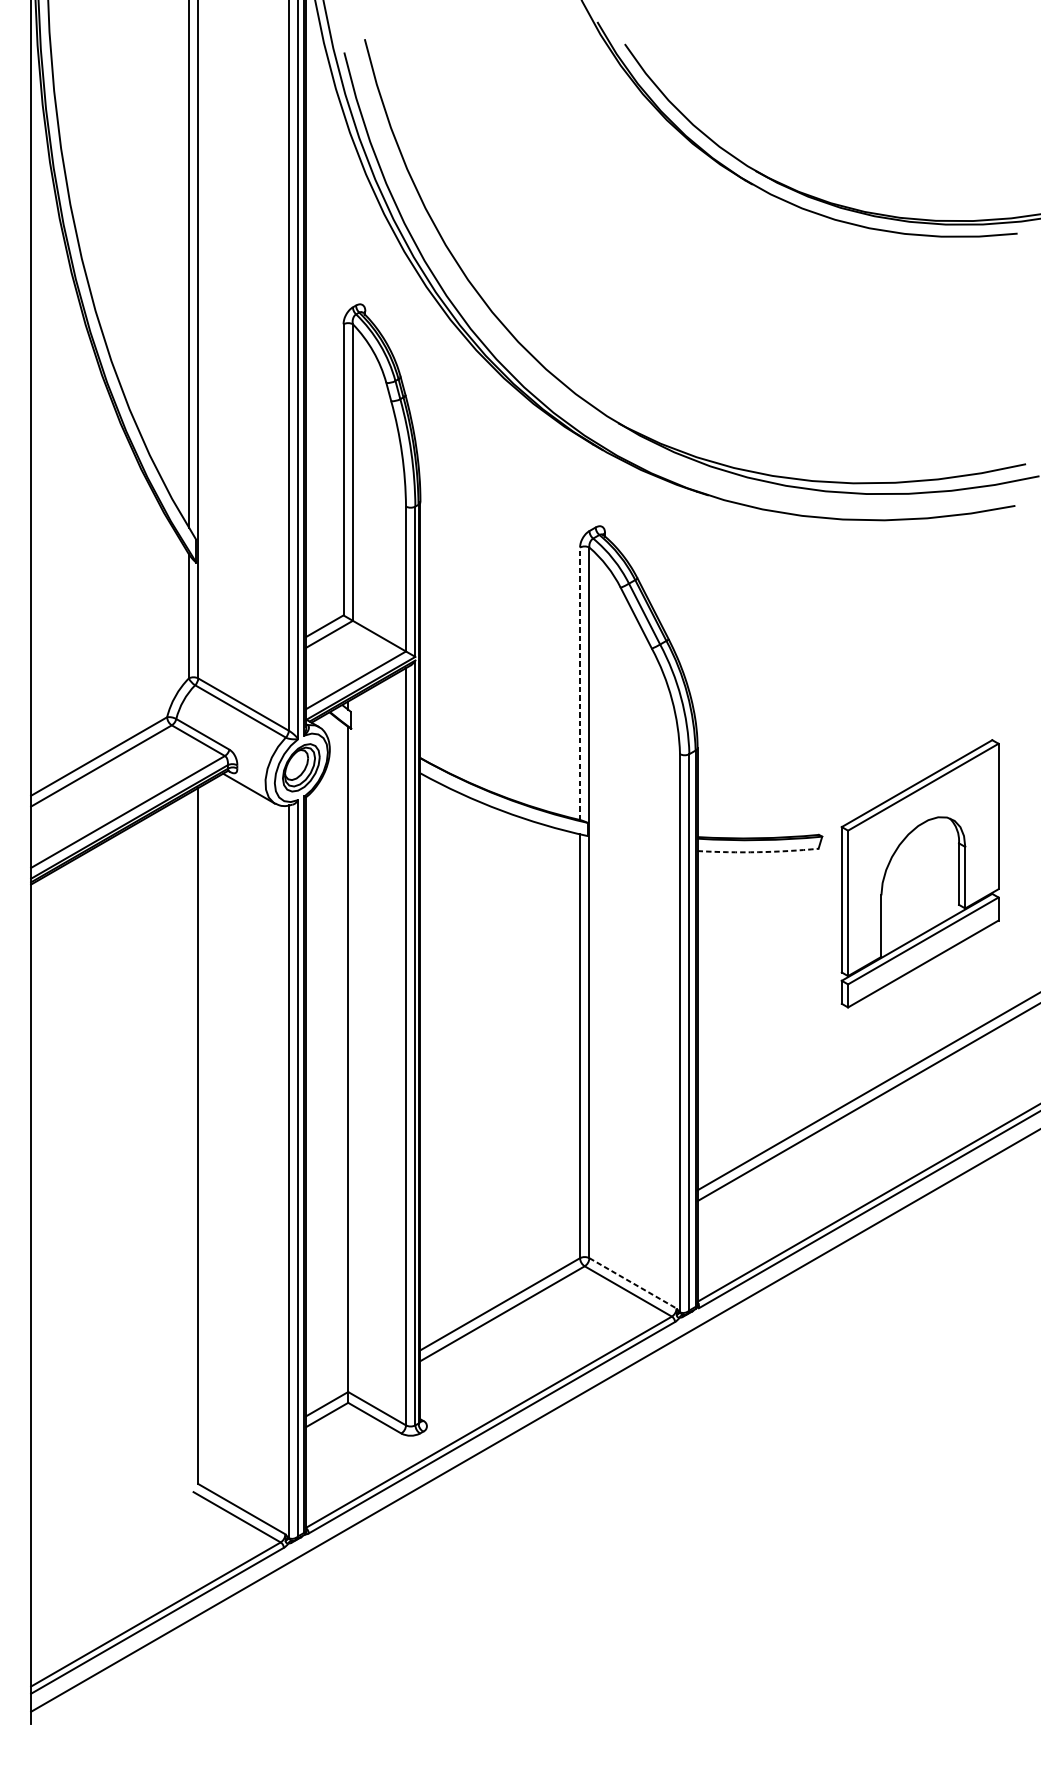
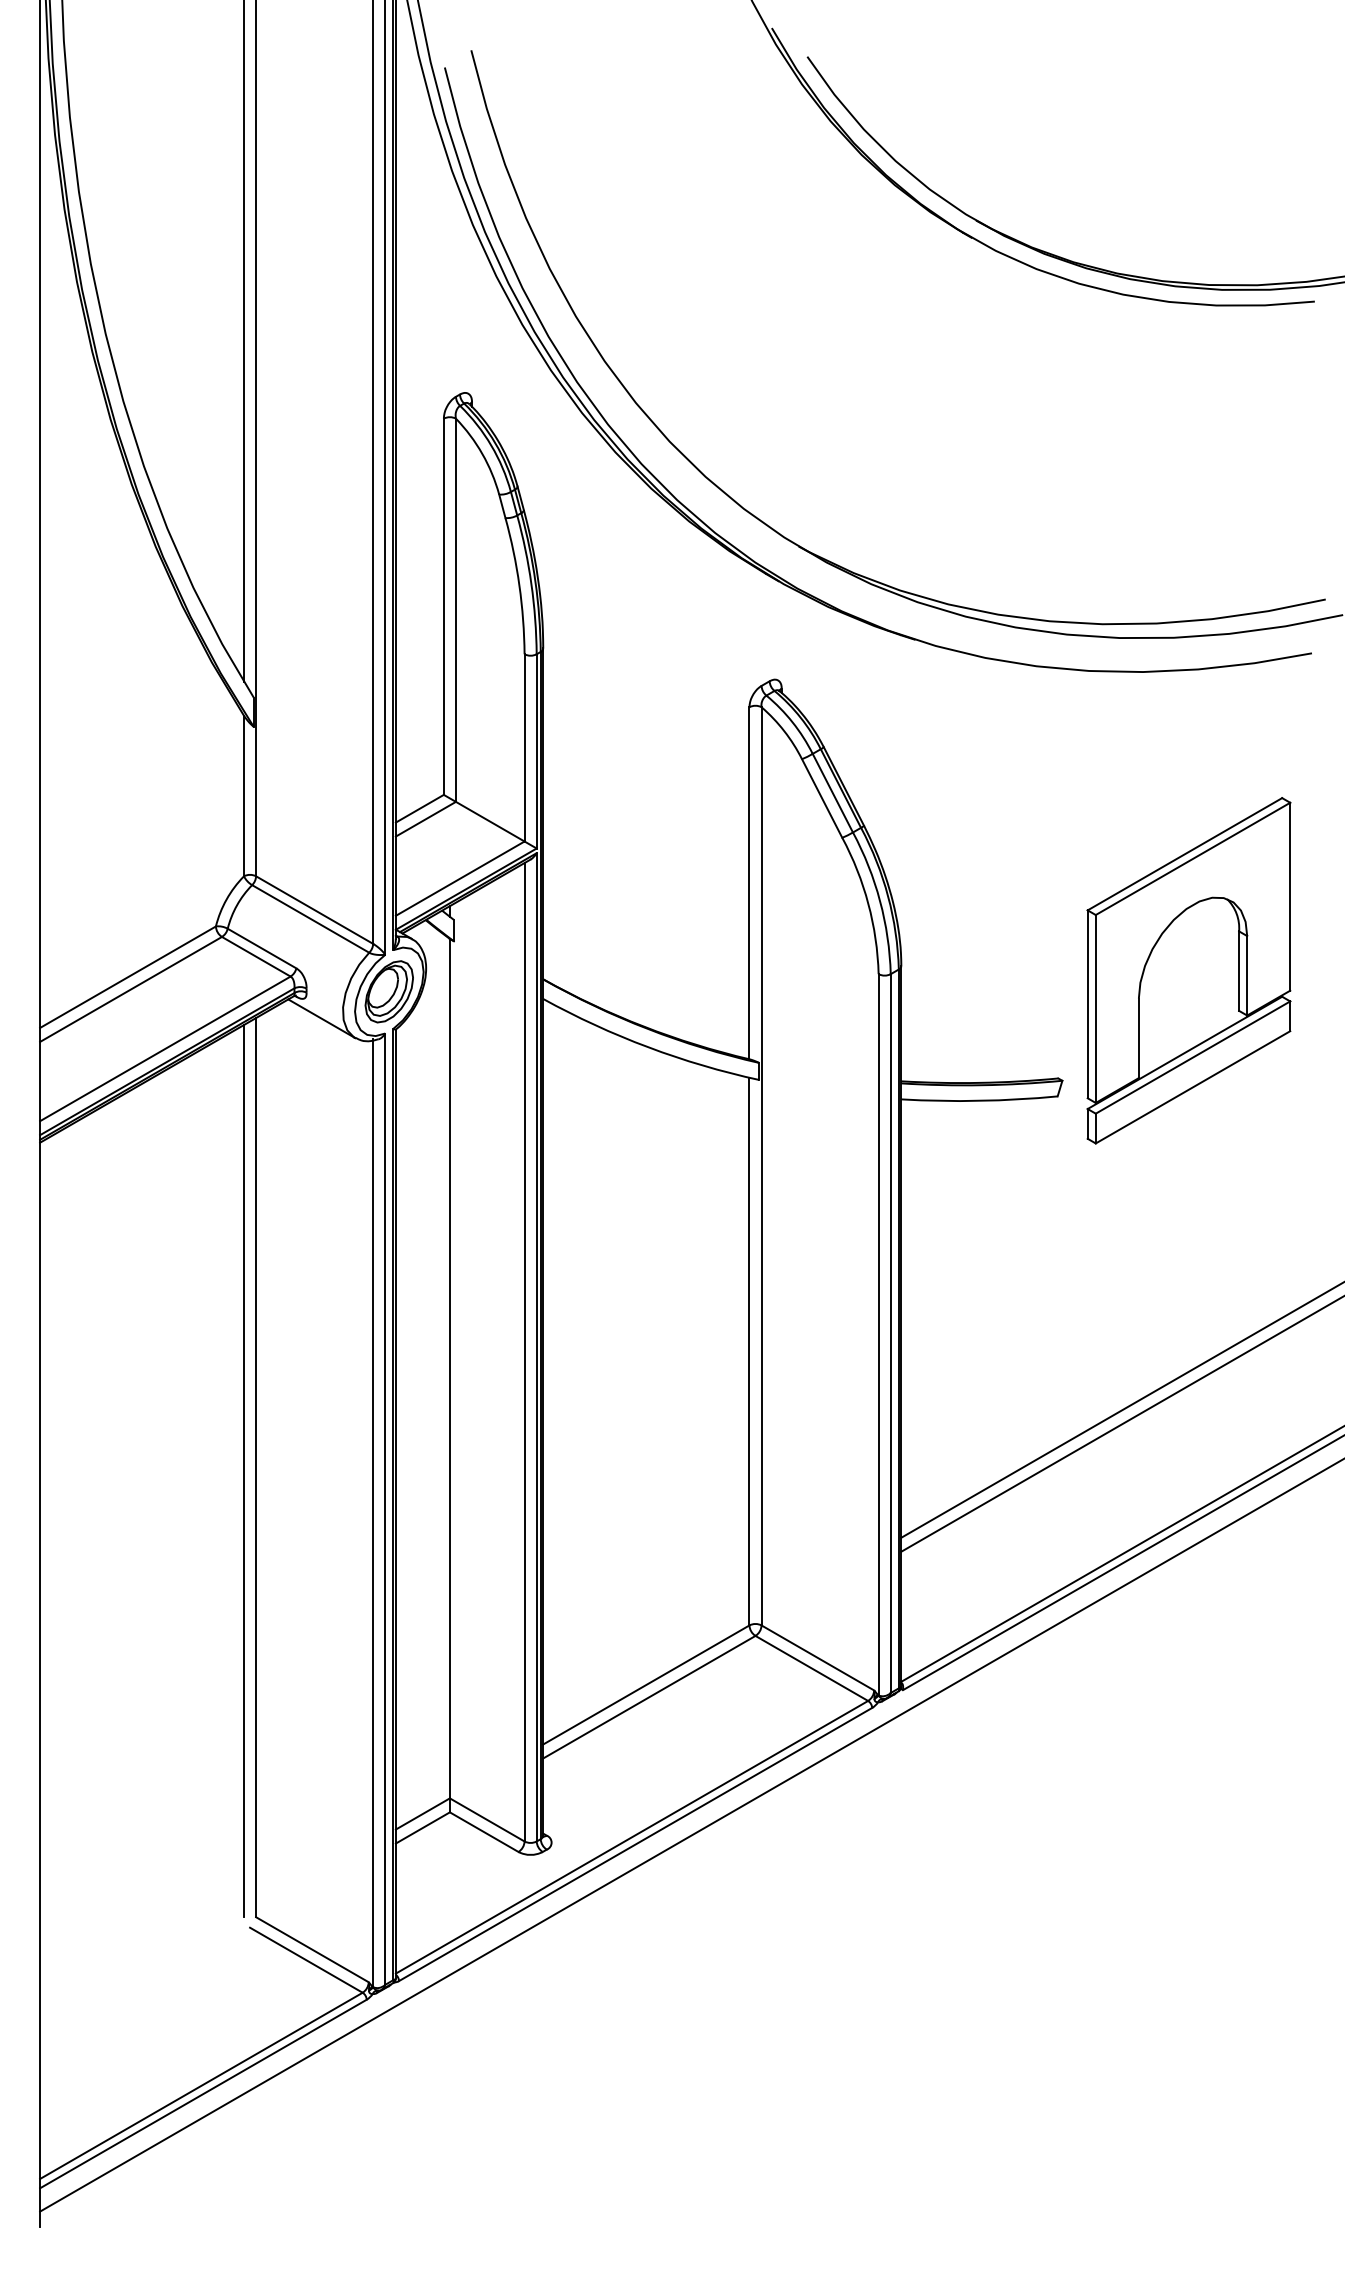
line: (580, 683) -> (749, 882), dashed -> solid
arc: (758, 851) -> (979, 1100), dashed -> solid
part: (919, 873) -> (1188, 970), moved
line: (189, 1139) -> (244, 1471), added
line: (633, 1283) -> (818, 1658), dashed -> solid

